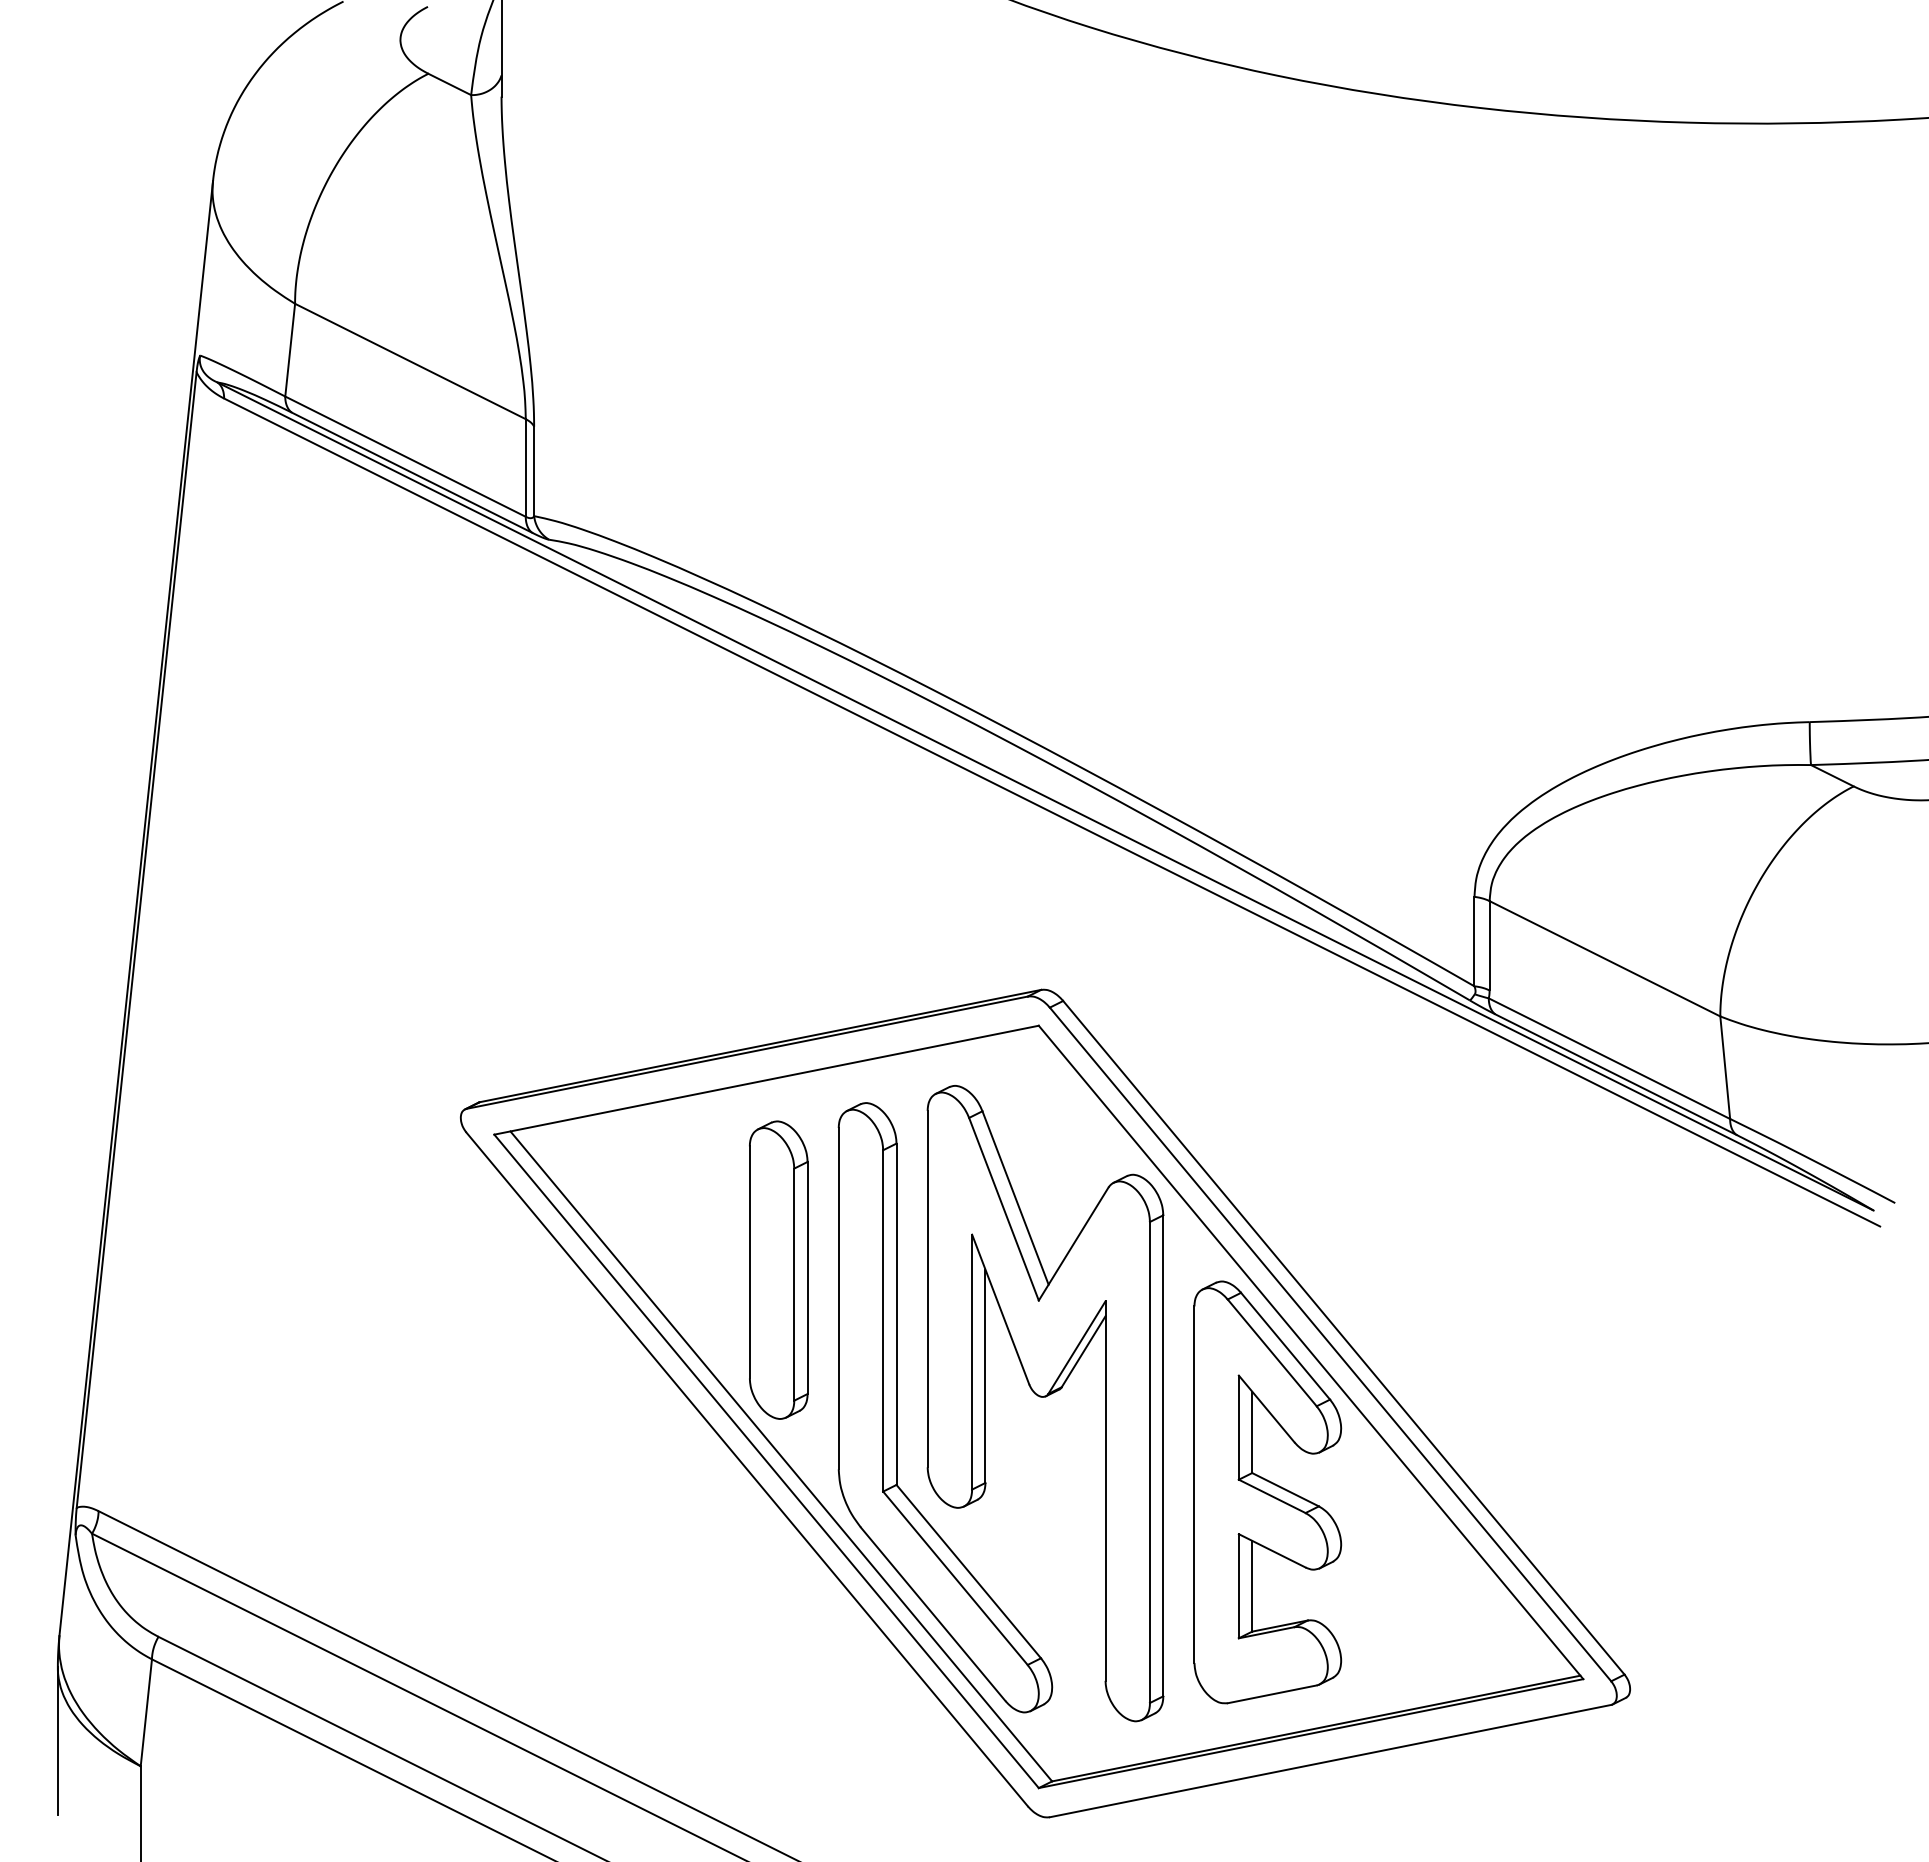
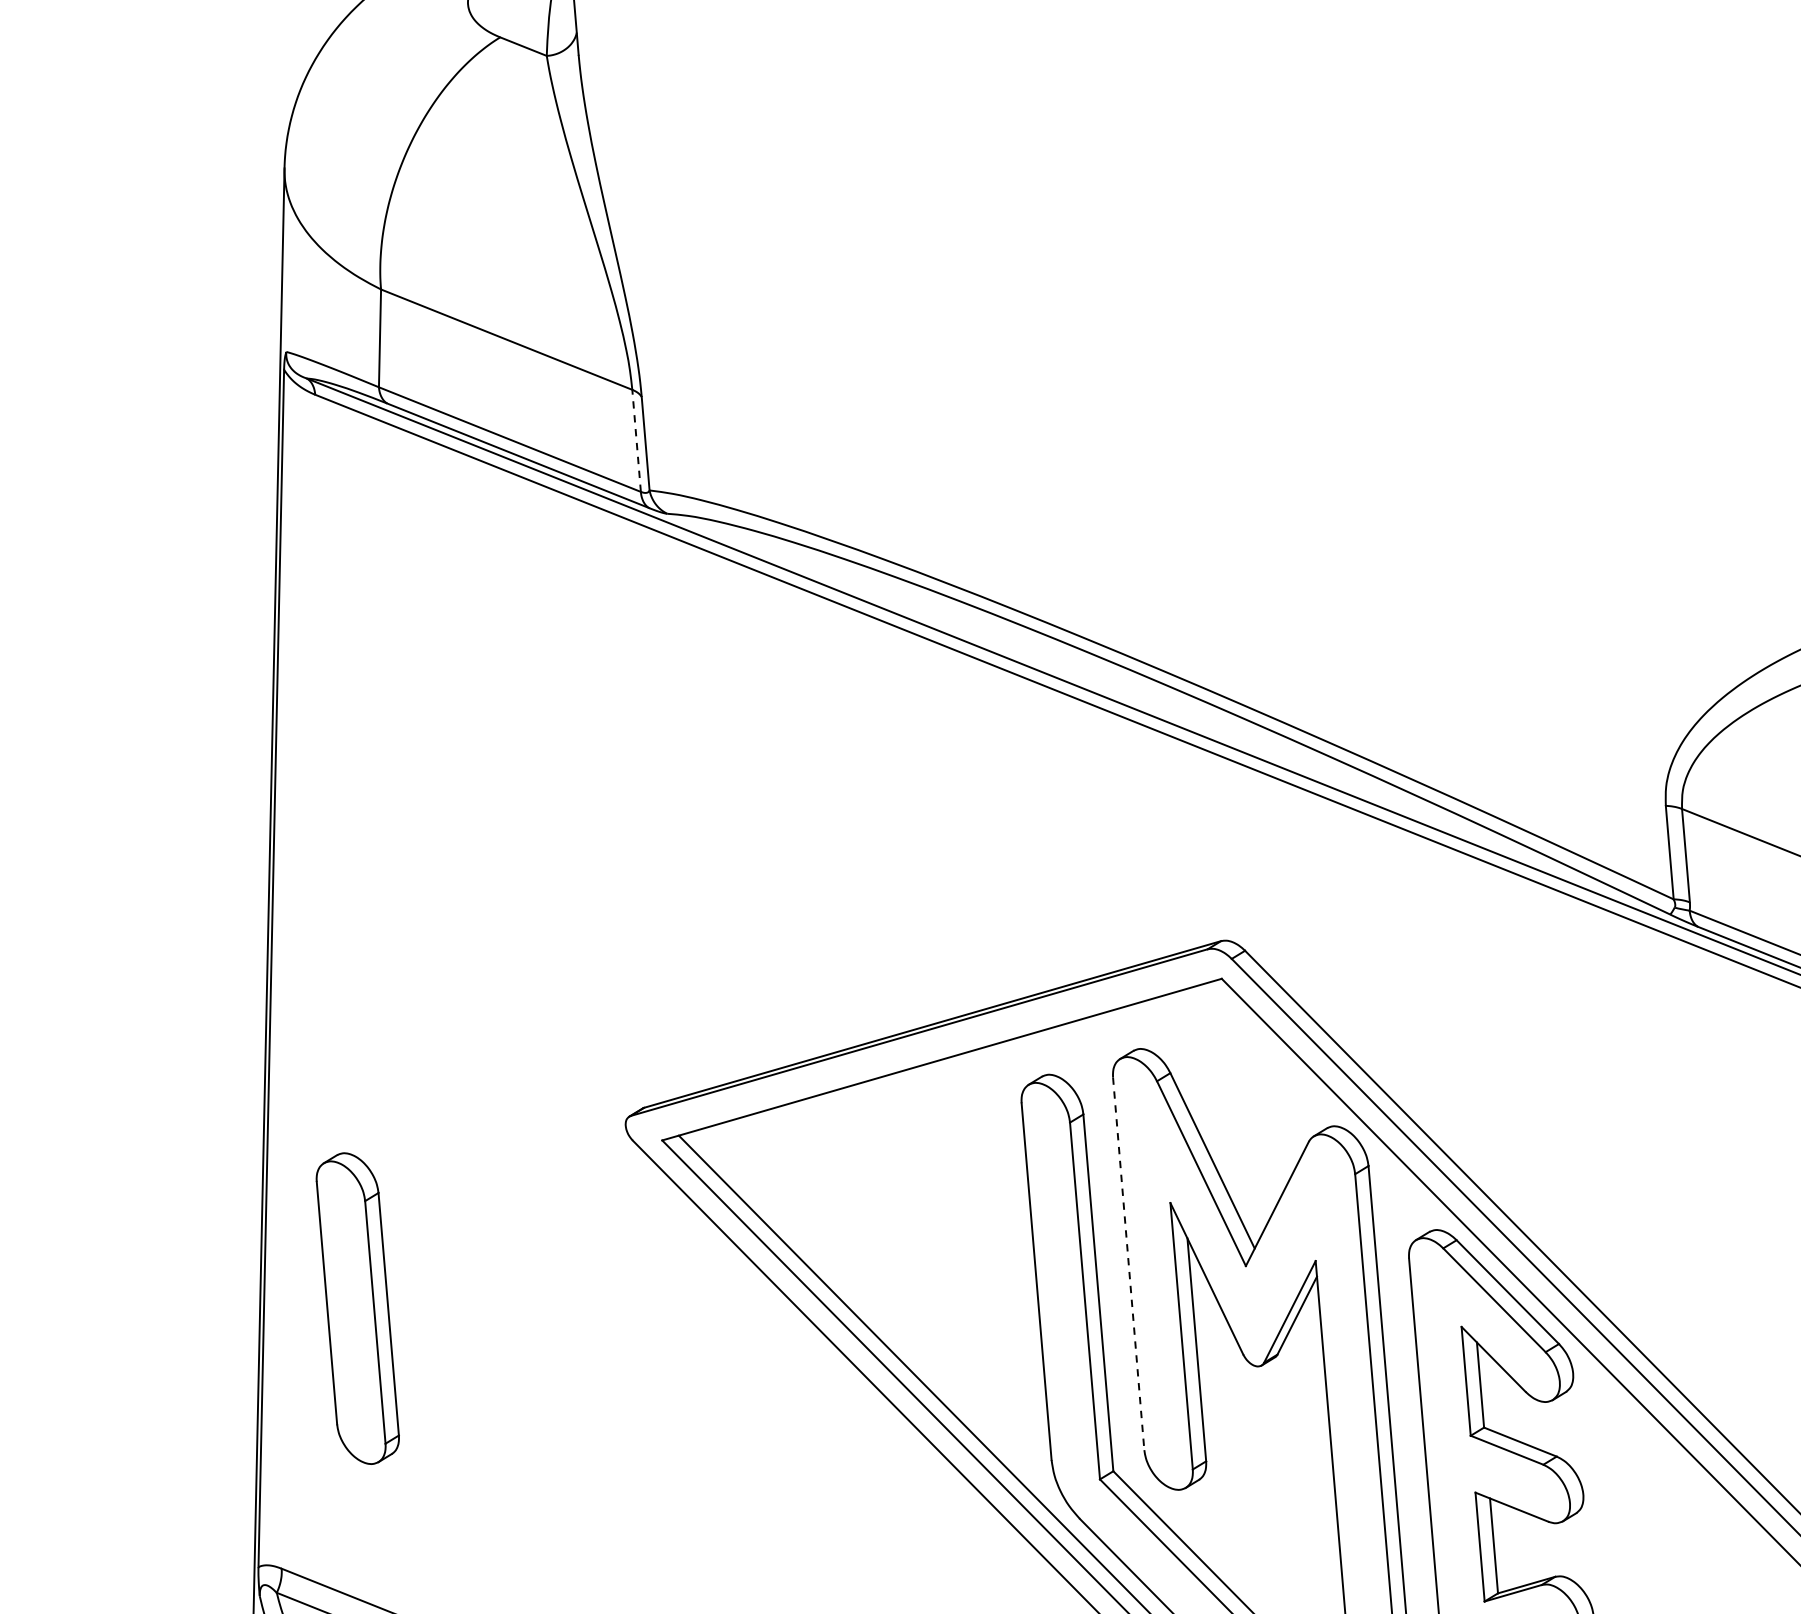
line: (525, 468) -> (636, 441), solid -> dashed
part: (778, 1269) -> (357, 1307), moved
line: (927, 1289) -> (1128, 1264), solid -> dashed

